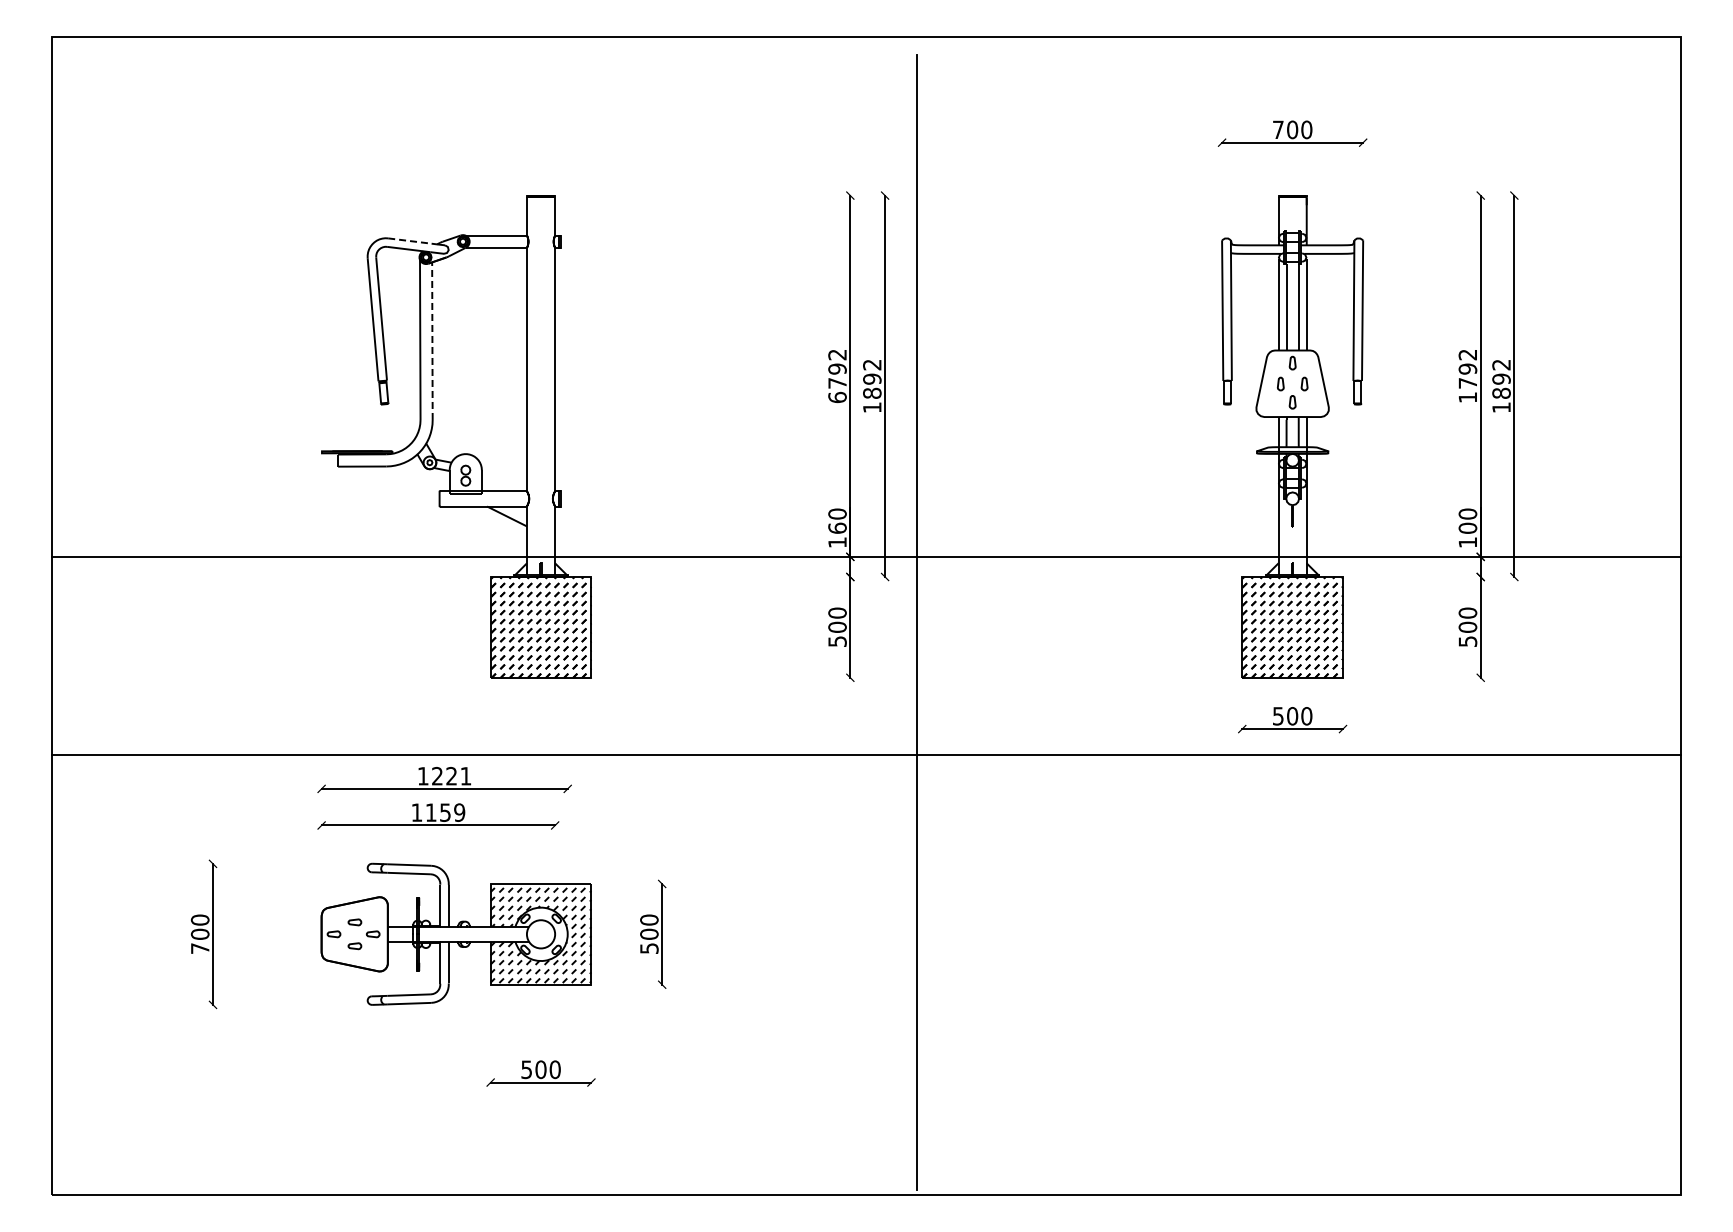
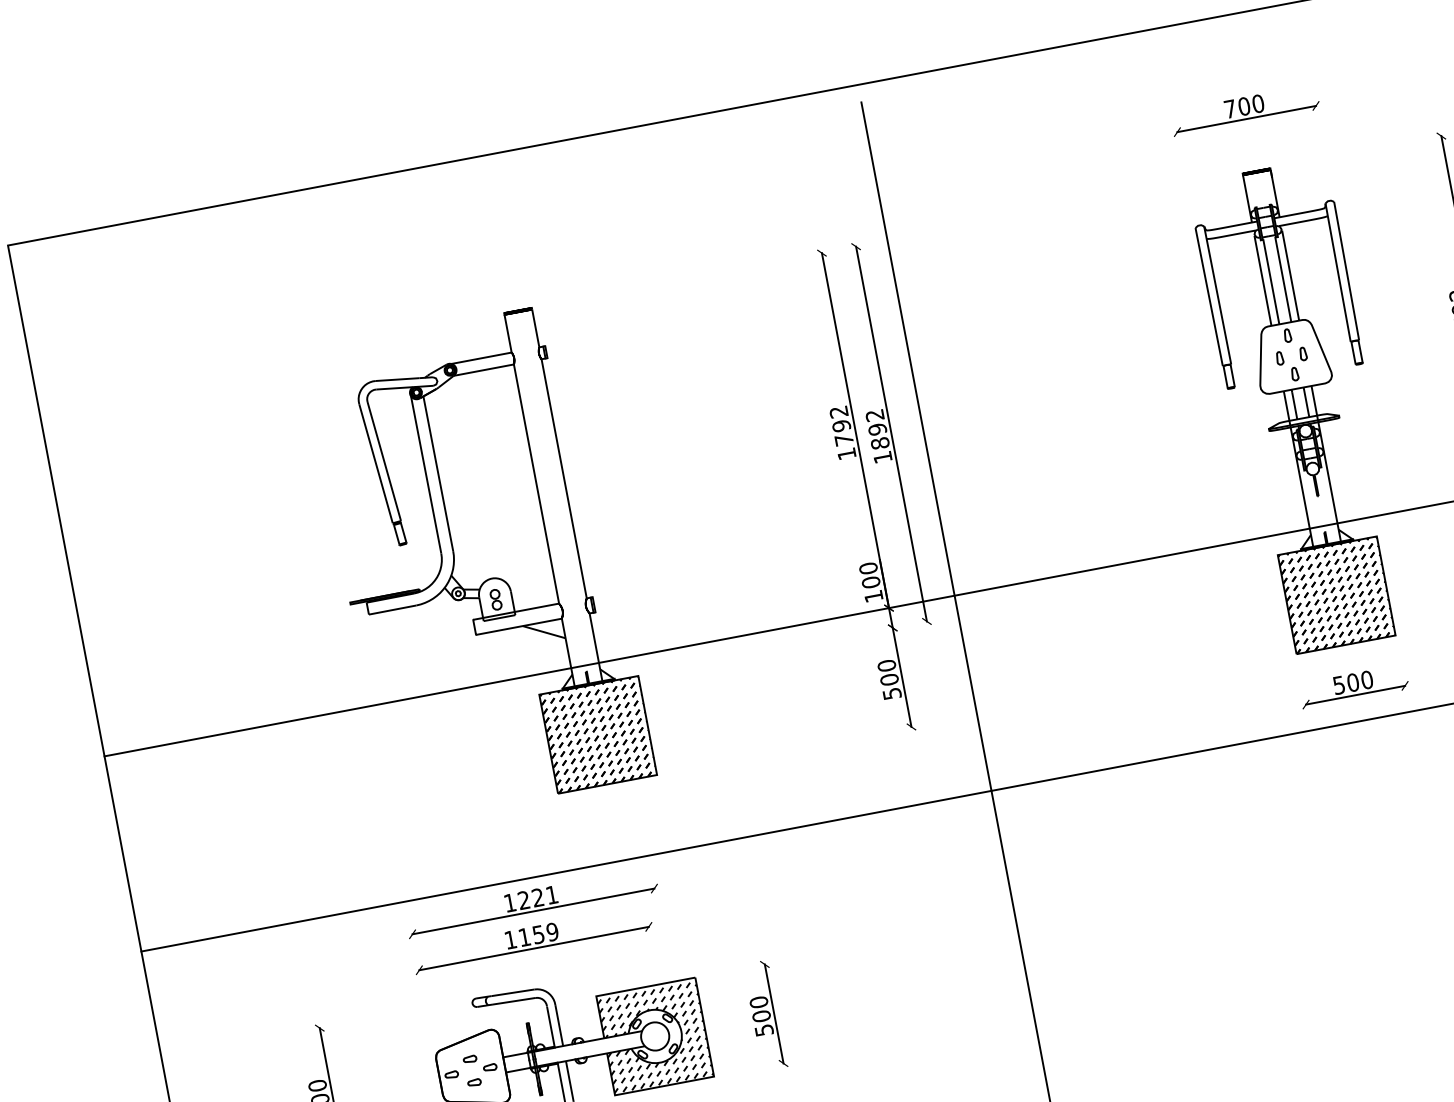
line: (409, 241) -> (397, 380), dashed -> solid
line: (432, 341) -> (438, 474), dashed -> solid
text: (837, 397) -> (846, 453), 6792 -> 1792
text: (837, 527) -> (870, 581), 160 -> 100

